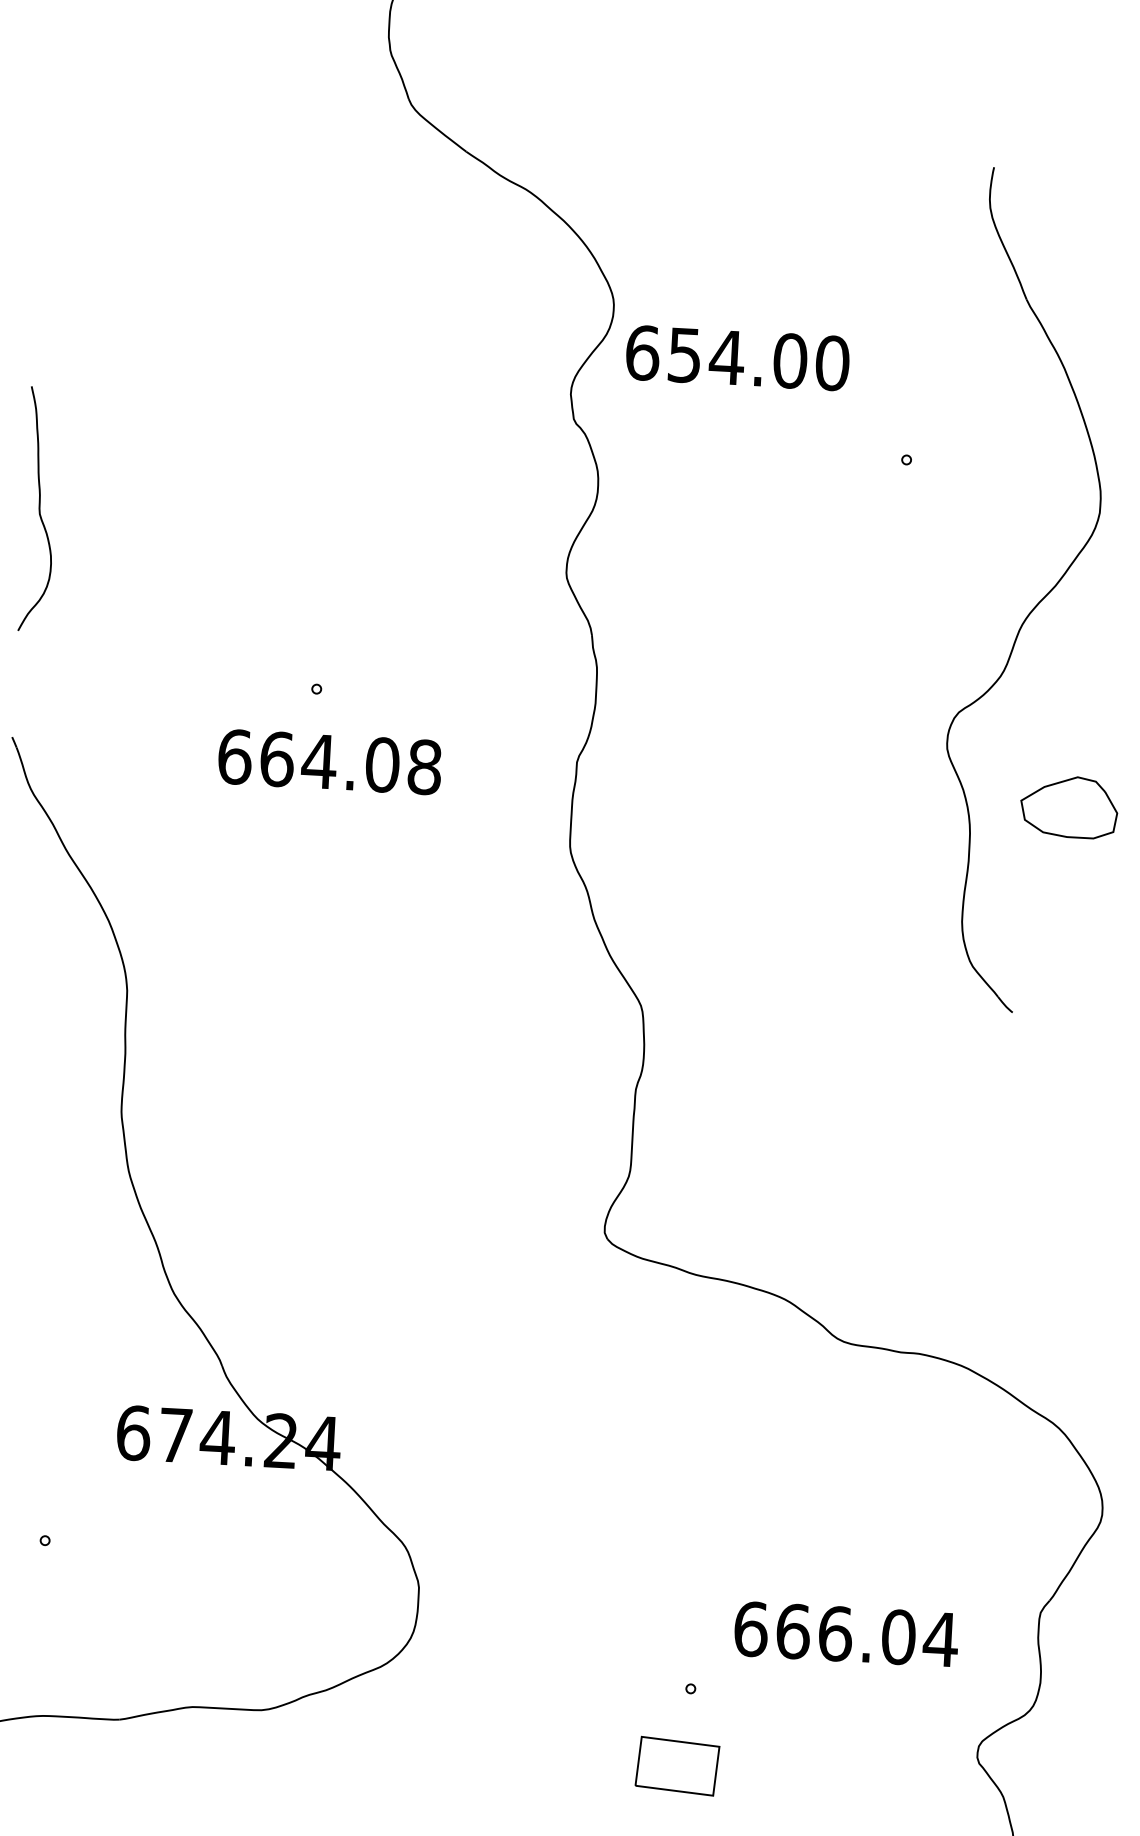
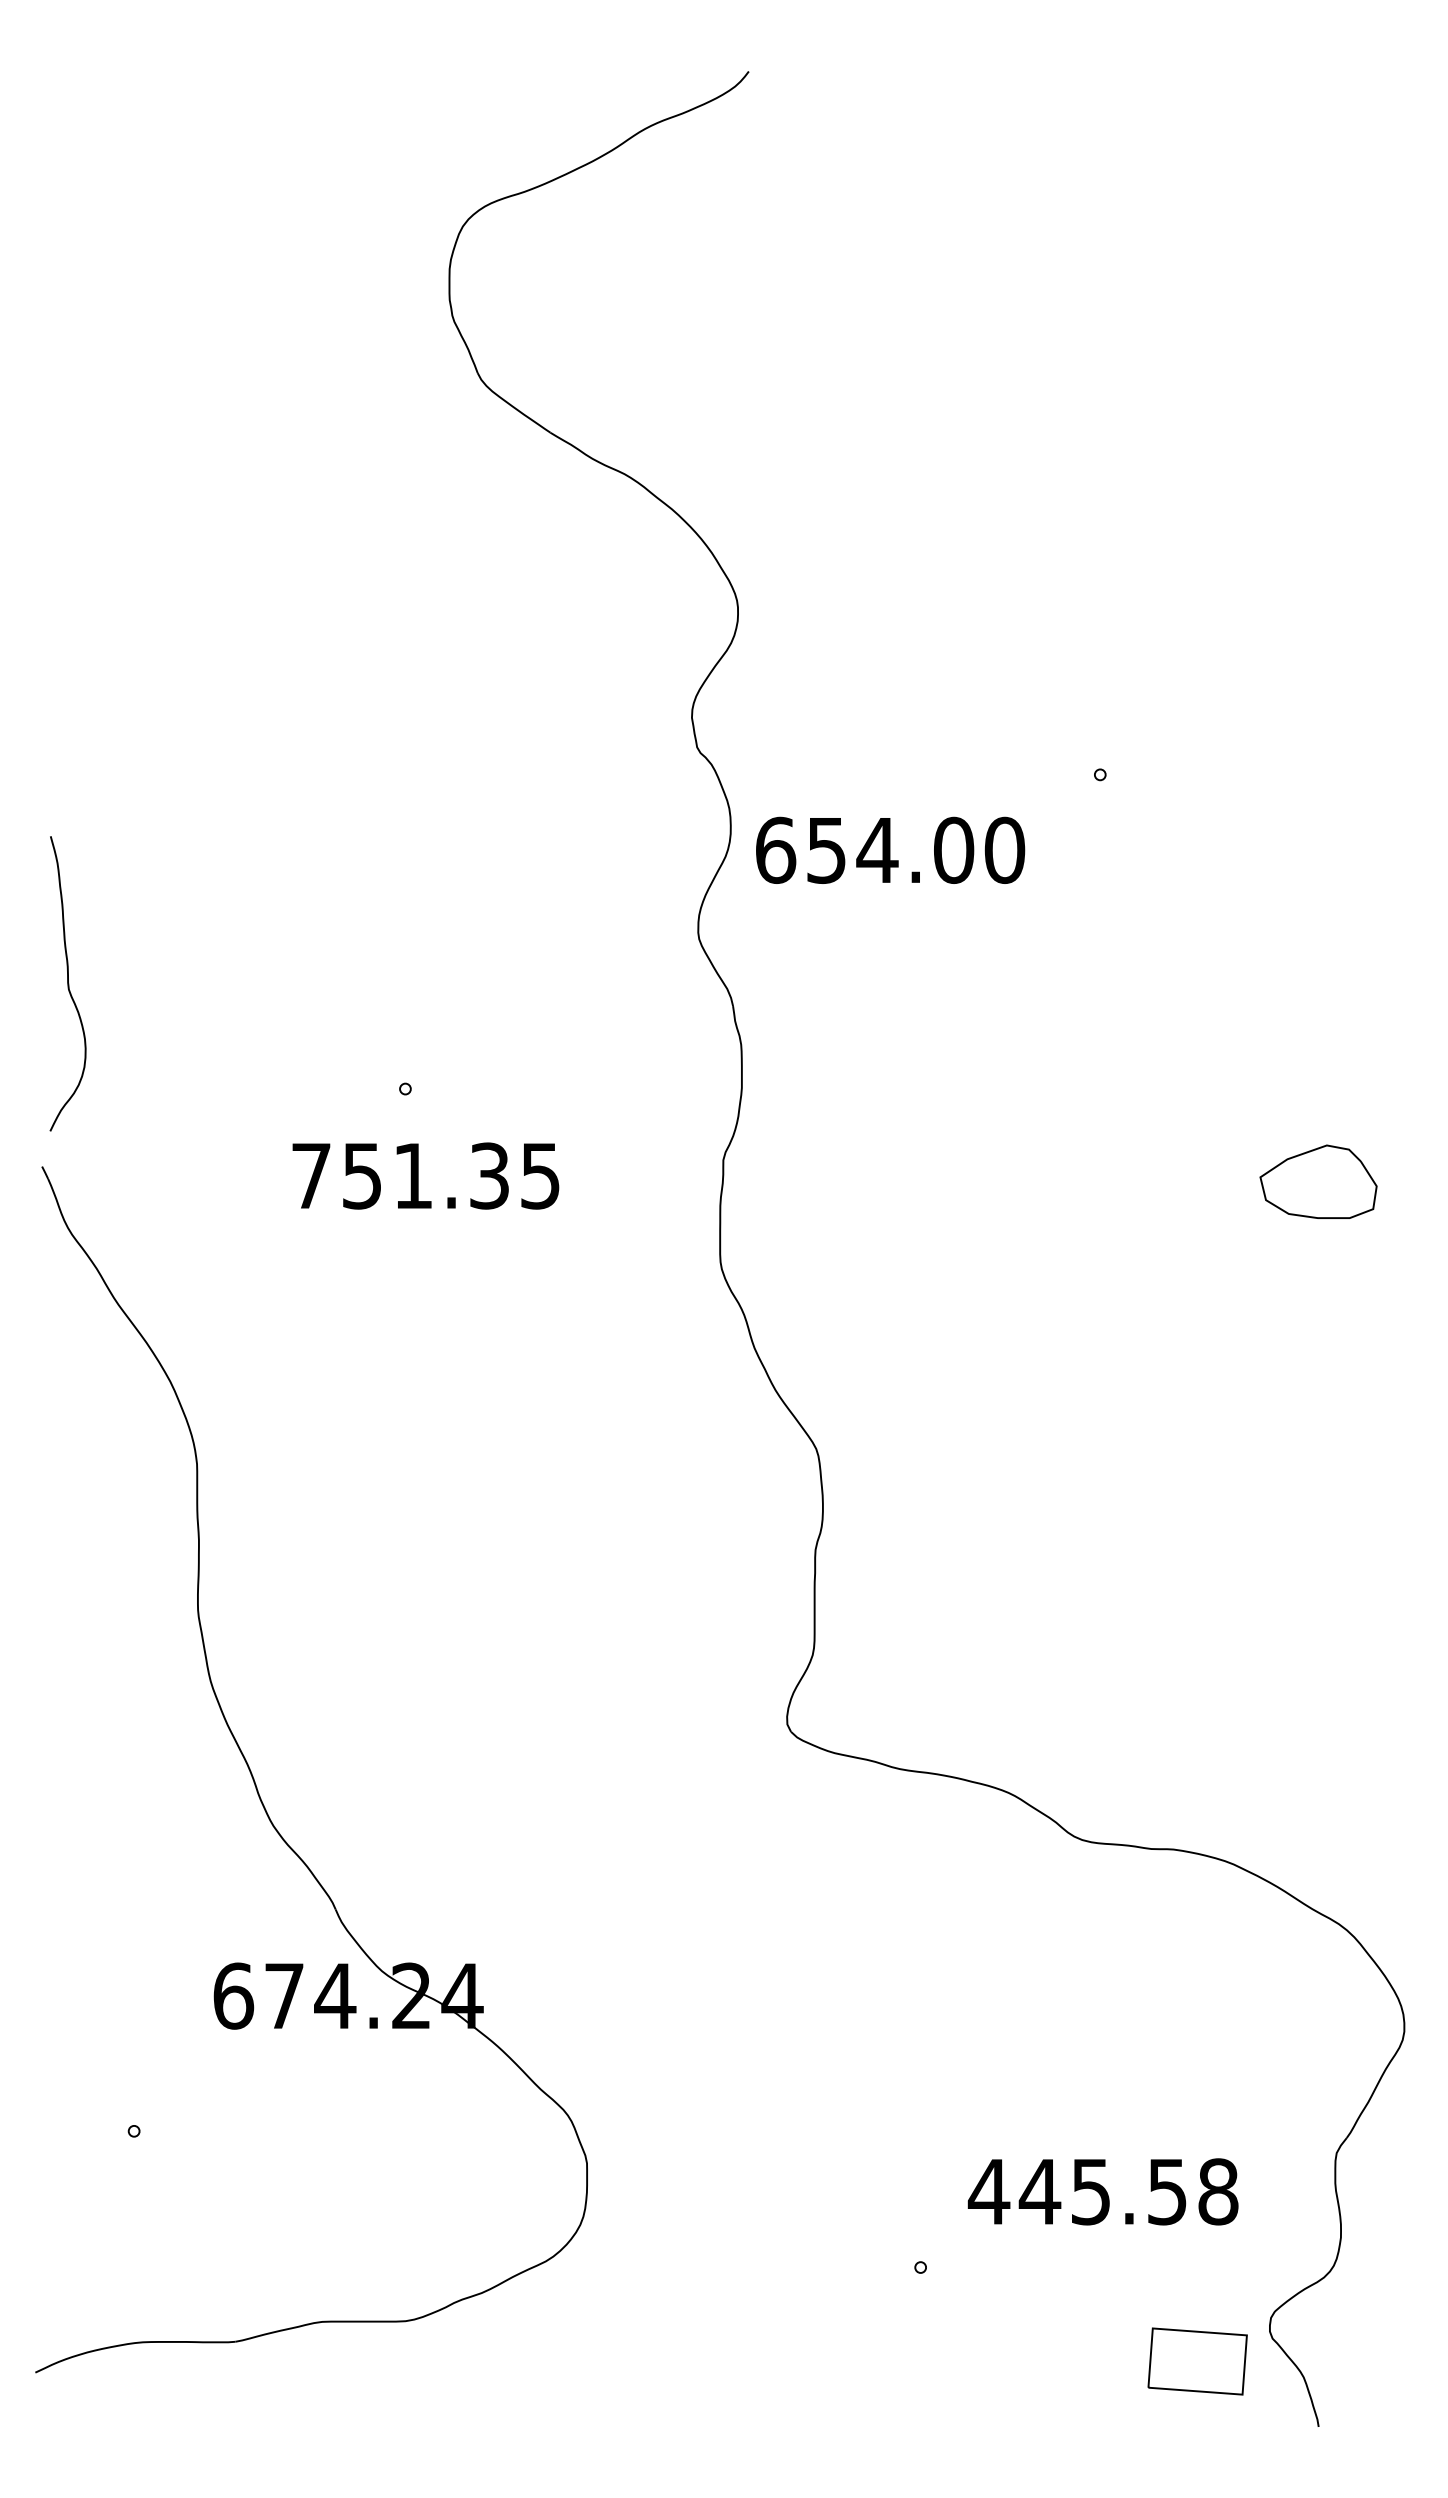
text: (737, 357) -> (890, 849), moved
curve: (38, 509) -> (67, 983), moved
part: (1036, 603) -> (1266, 939), removed
text: (329, 761) -> (425, 1175), 664.08 -> 751.35
text: (845, 1634) -> (1103, 2191), 666.04 -> 445.58
part: (677, 1766) -> (1197, 2361), moved

